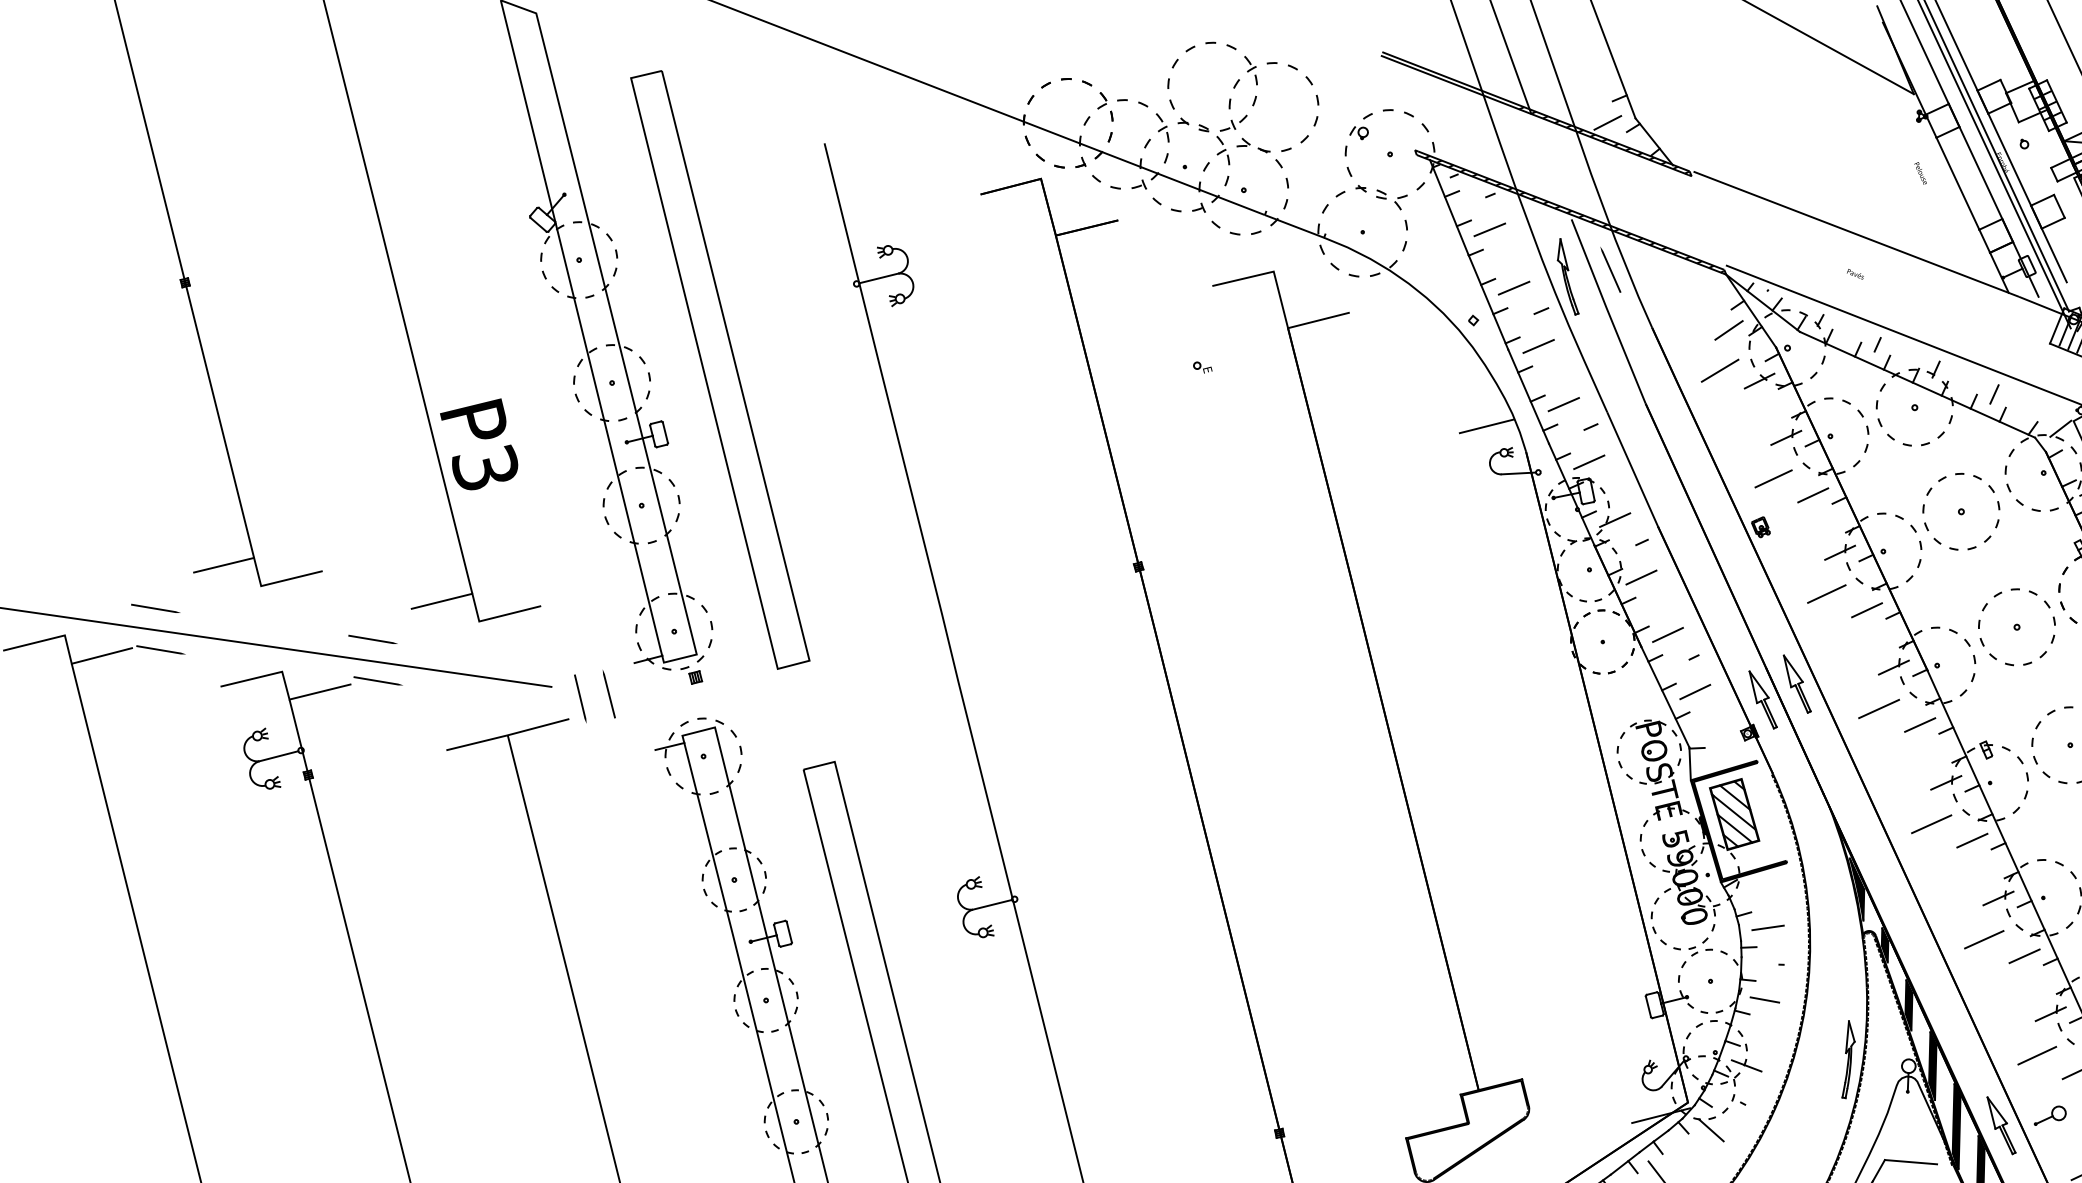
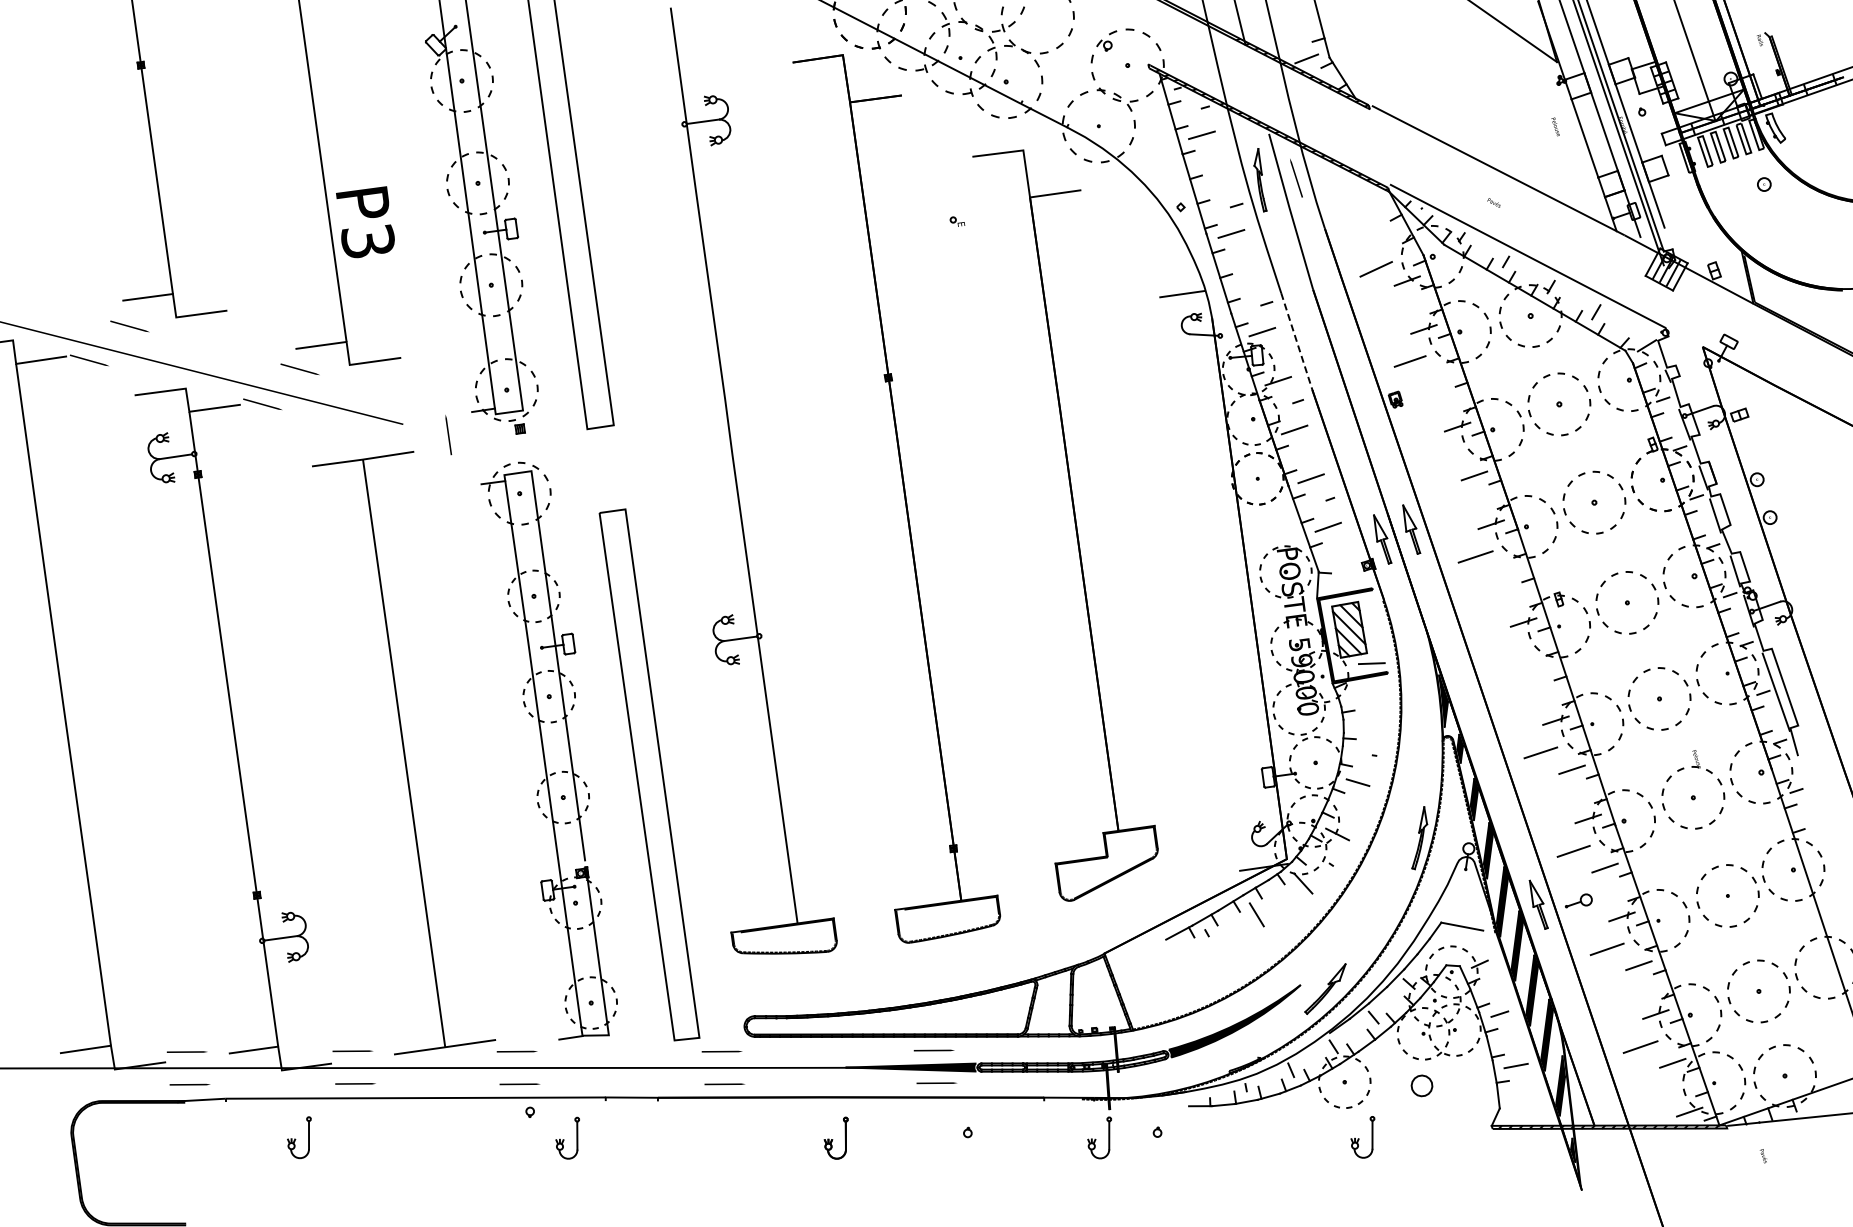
line: (1514, 288) -> (1216, 184), removed
line: (1728, 330) -> (1386, 237), removed
line: (1563, 405) -> (1246, 283), removed
line: (1633, 470) -> (1297, 342), solid -> dashed
line: (1812, 494) -> (1440, 377), removed
line: (1826, 592) -> (1443, 458), removed
line: (155, 608) -> (129, 326), moved
line: (372, 639) -> (299, 369), moved
line: (579, 699) -> (424, 436), removed
line: (1920, 725) -> (1507, 573), removed
line: (1930, 823) -> (1507, 654), removed
line: (1971, 840) -> (1539, 671), removed
line: (1767, 927) -> (1371, 663), moved

